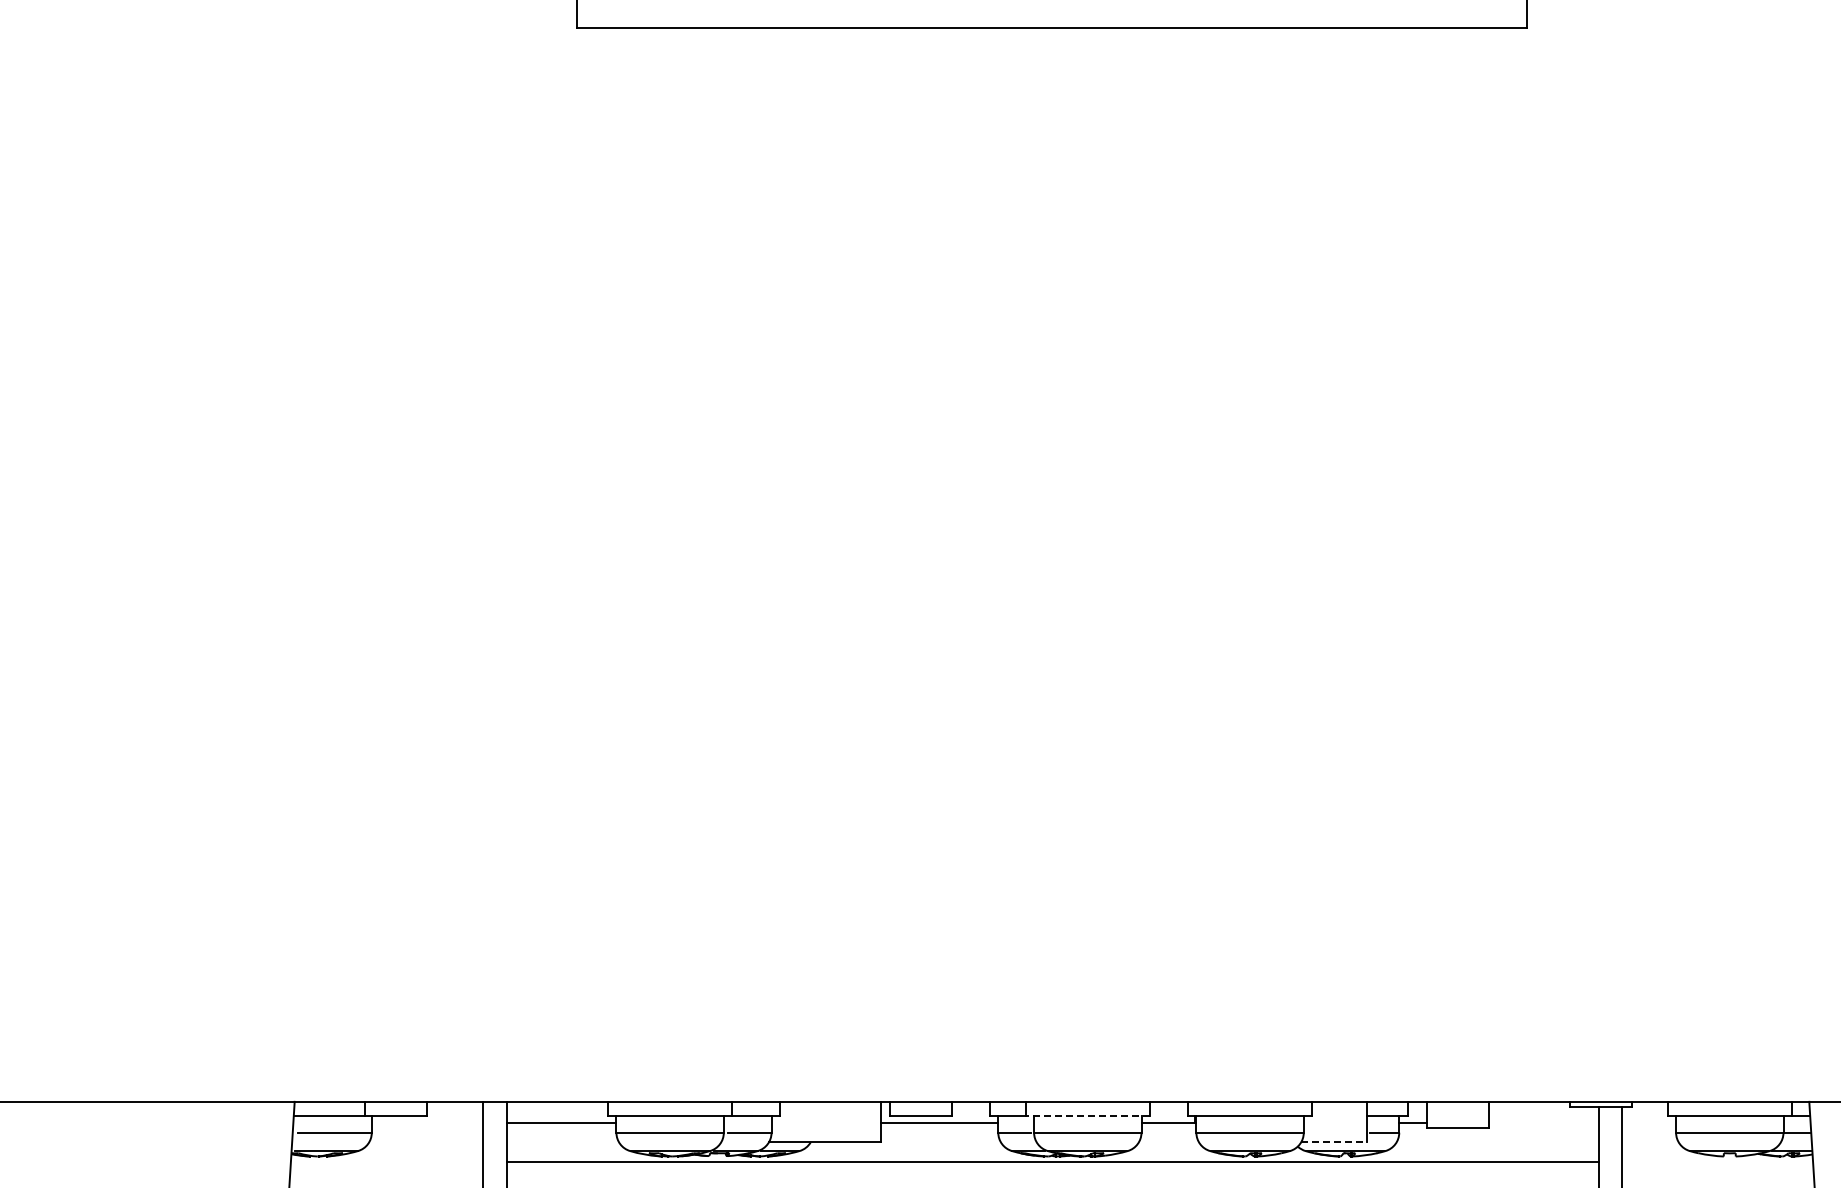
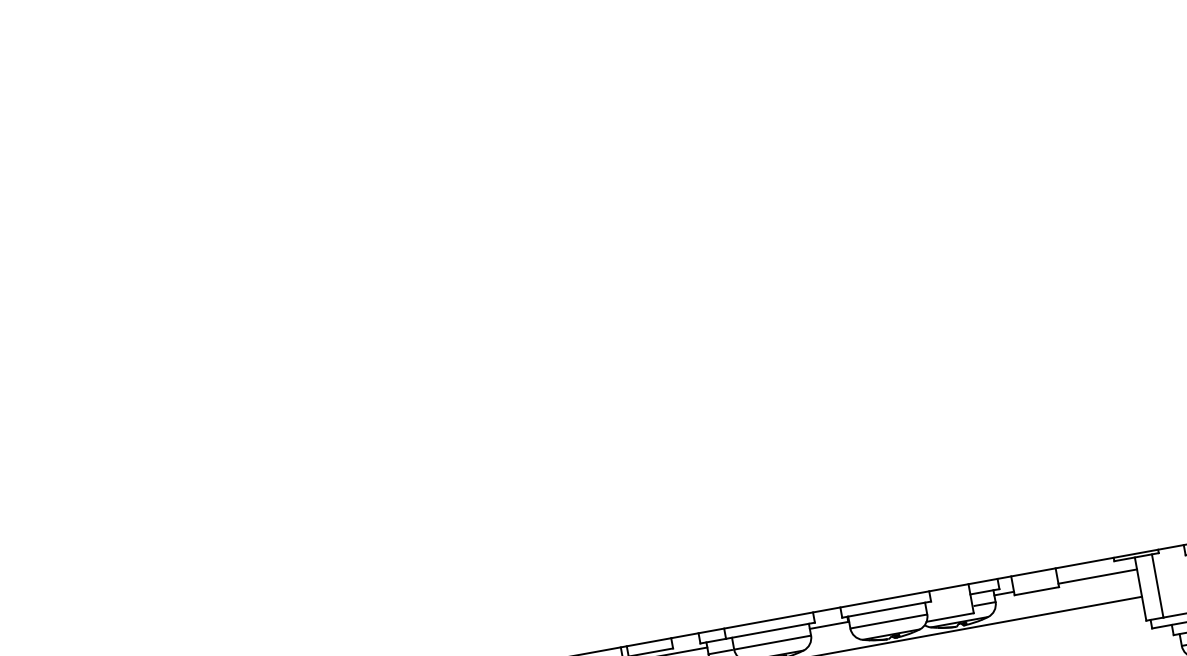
line: (1087, 1116) -> (770, 631), dashed -> solid
line: (1543, 1123) -> (1097, 576), added
line: (1334, 1142) -> (950, 617), dashed -> solid

